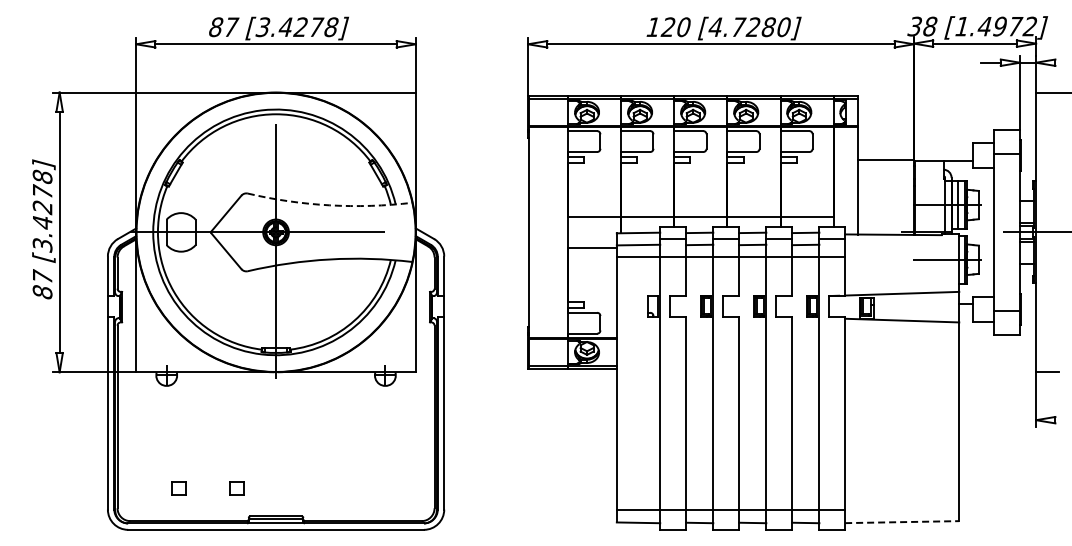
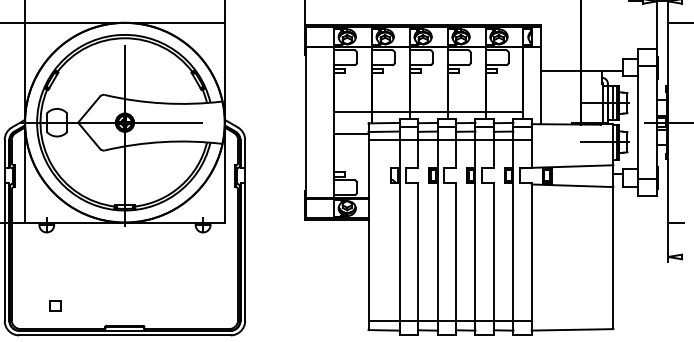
arc: (329, 205) -> (163, 103), dashed -> solid
part: (236, 488) -> (96, 305), removed
line: (902, 522) -> (572, 330), dashed -> solid

